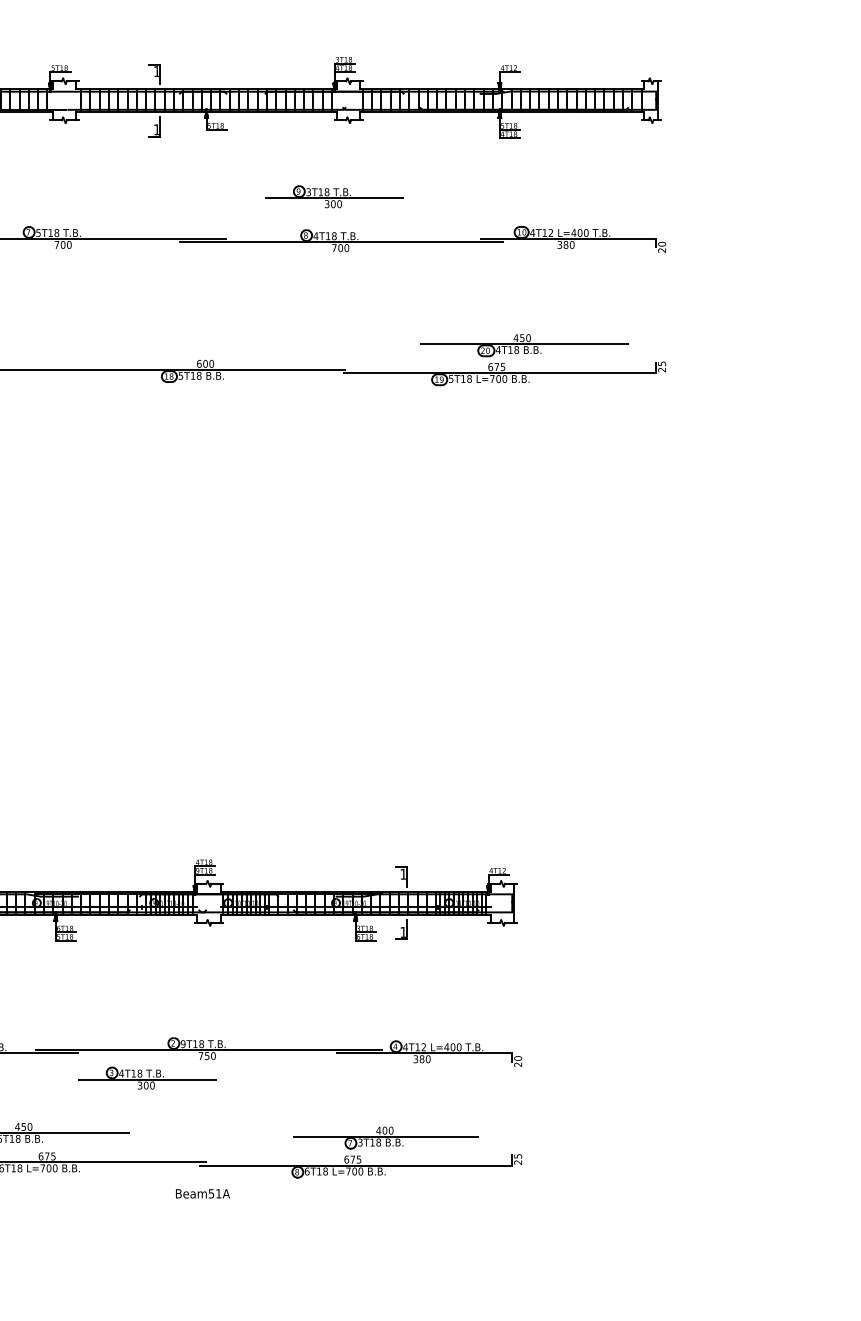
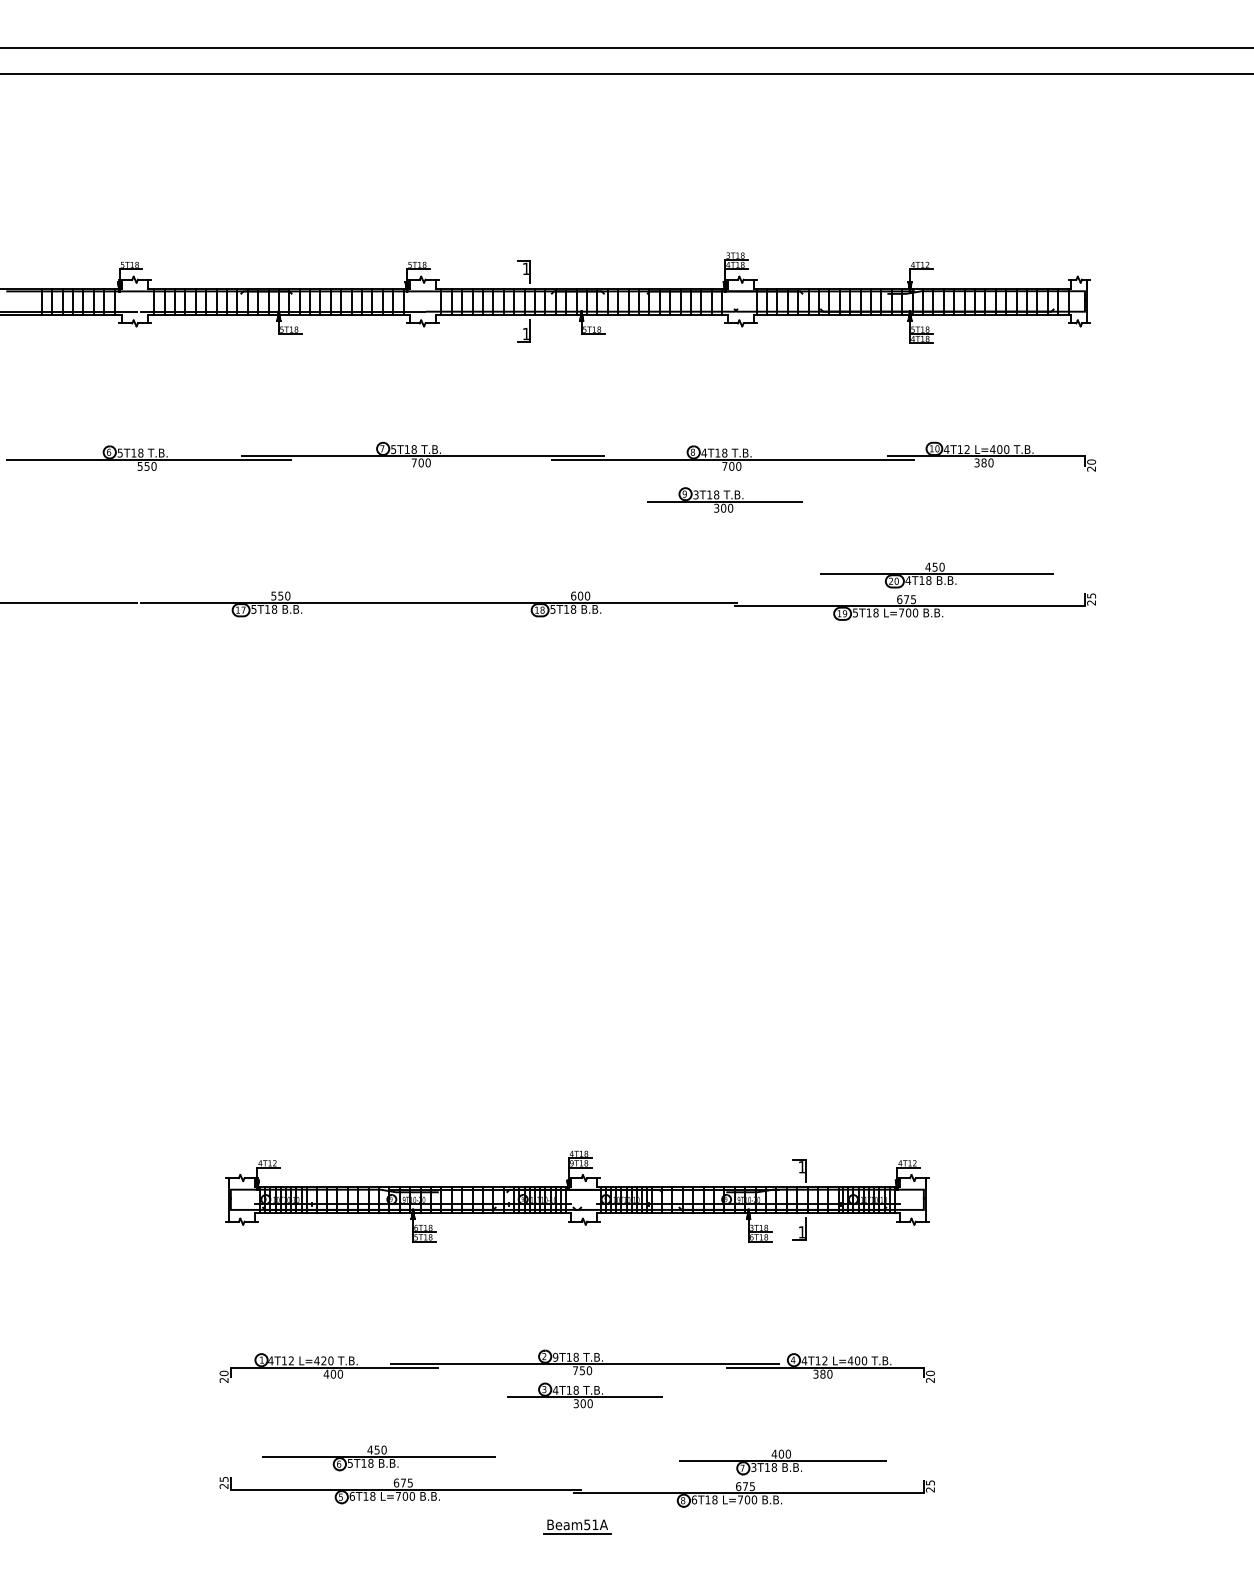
part: (334, 196) -> (724, 499), moved
part: (147, 1078) -> (584, 1395), moved
line: (202, 1201) -> (577, 1533), added

